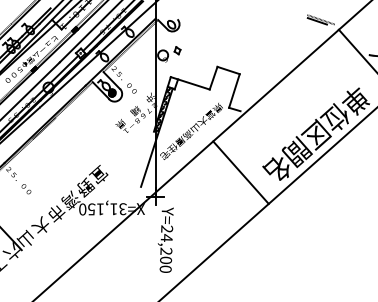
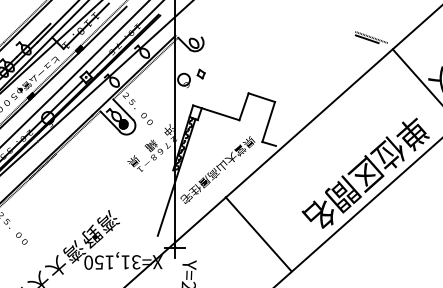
line: (240, 172) -> (258, 234), moved
text: (99, 174) -> (108, 221), 宜 -> 湾
text: (55, 212) -> (56, 266), 市 -> 大

